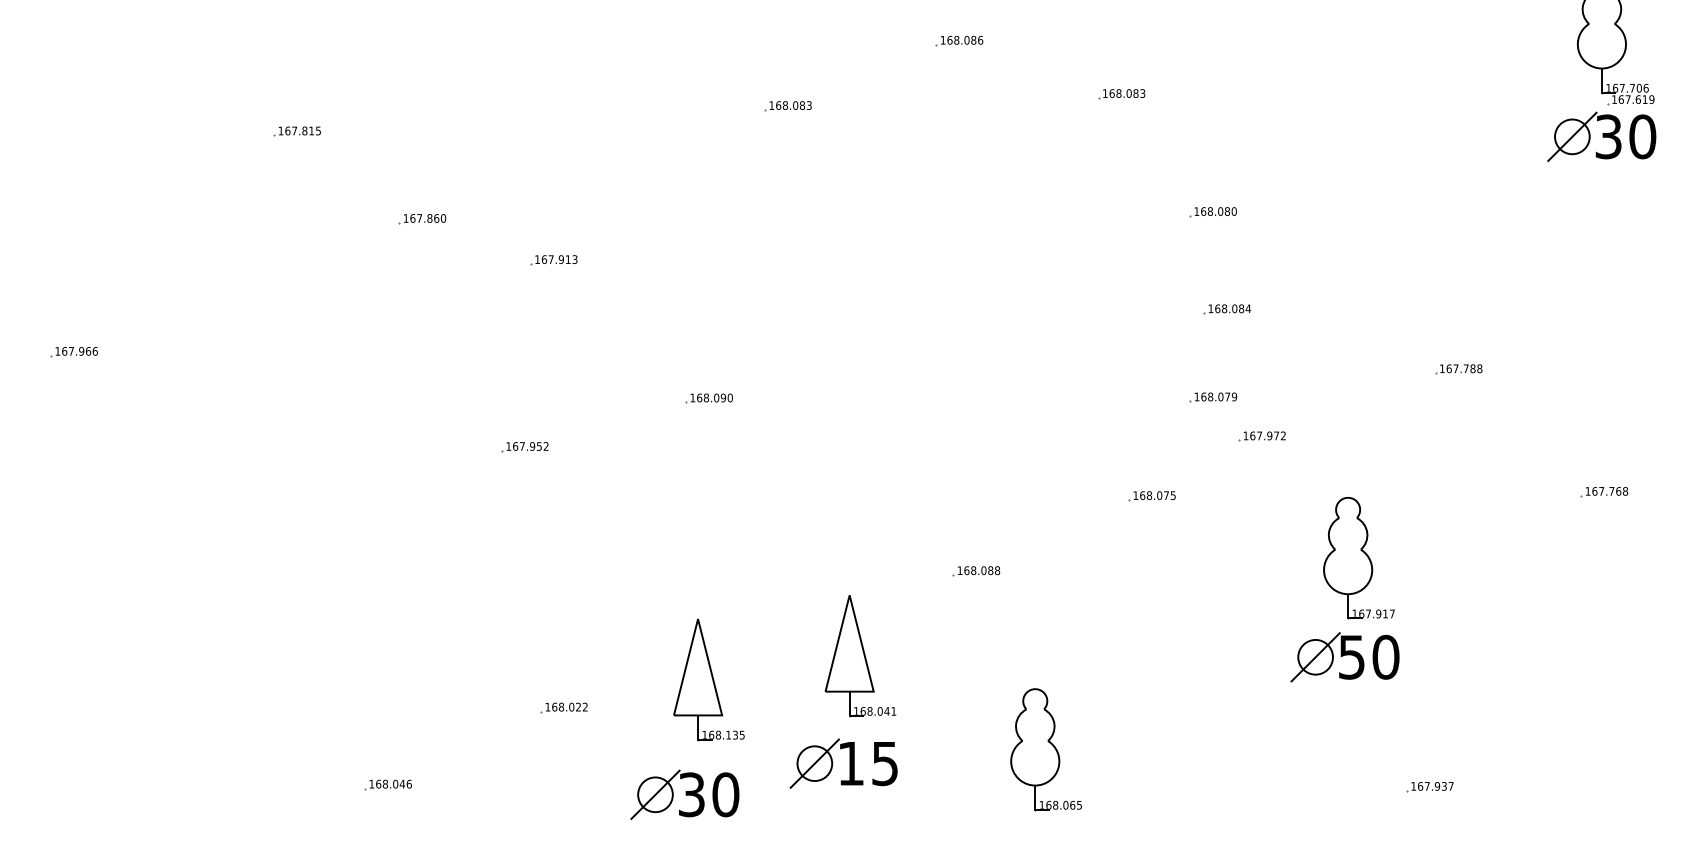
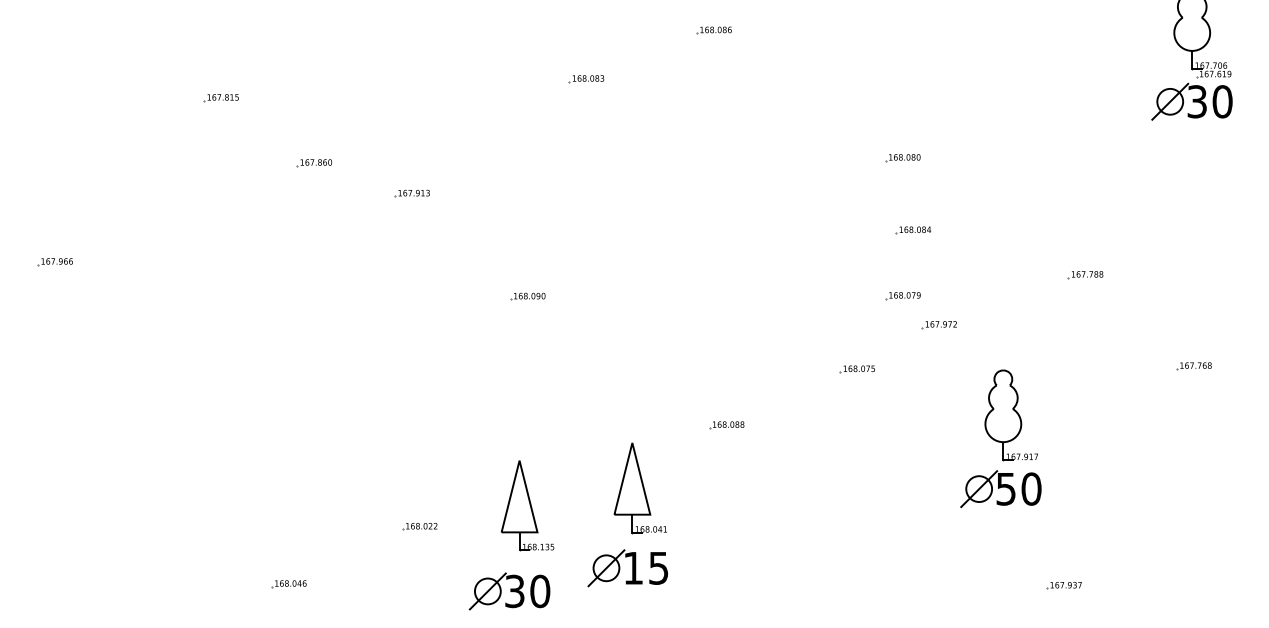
part: (1121, 94) -> (834, 70), removed
part: (524, 446) -> (390, 332), removed
part: (1045, 749) -> (778, 557), removed

